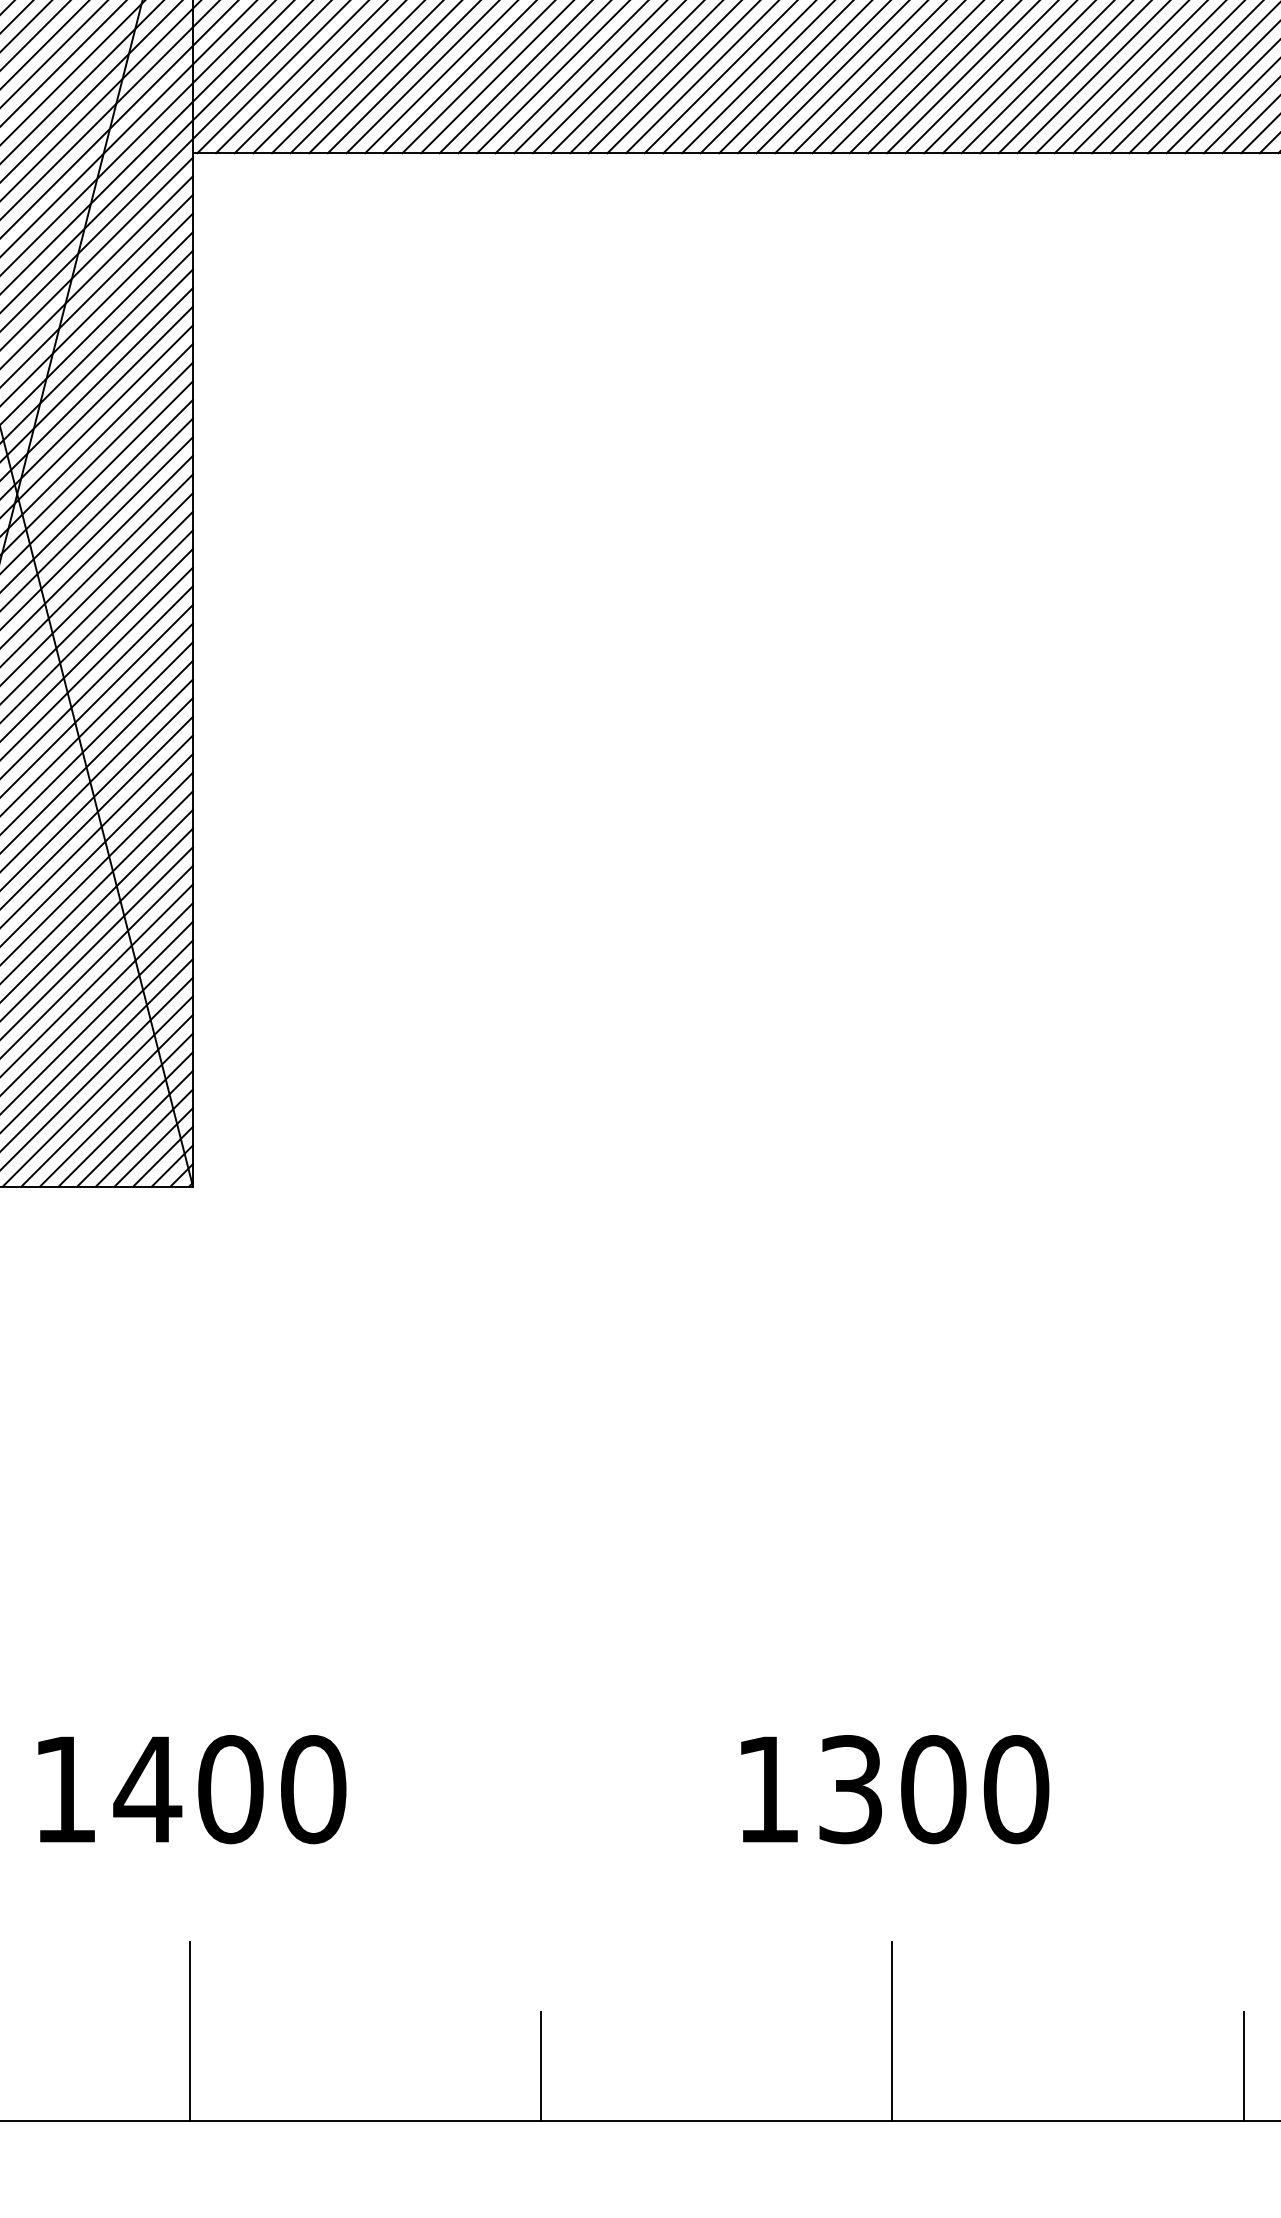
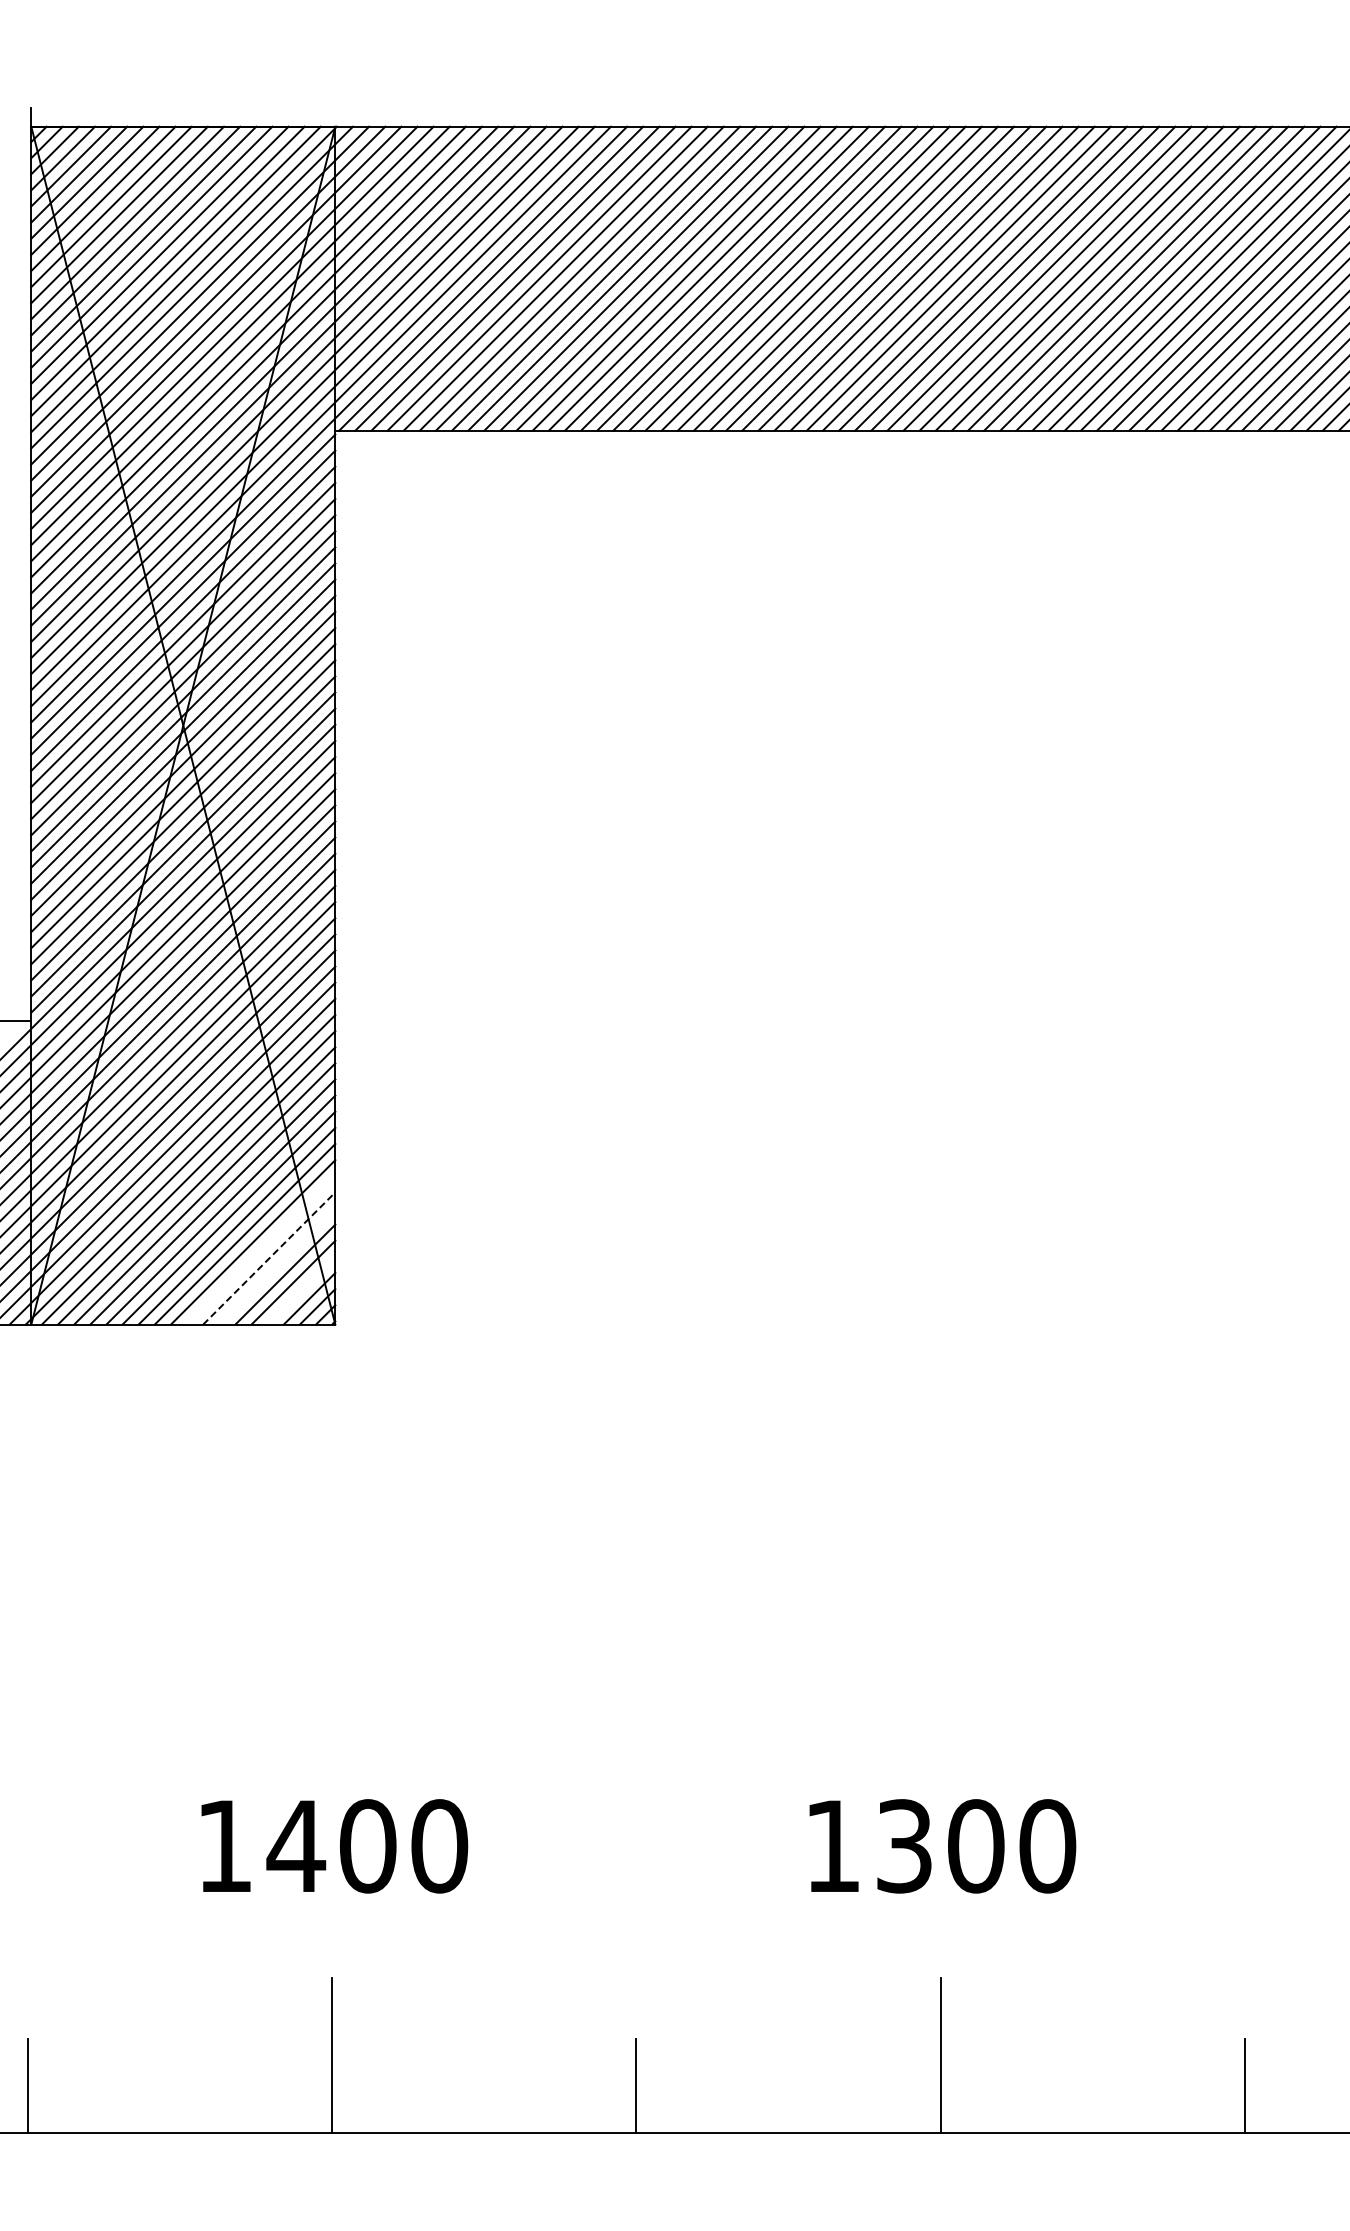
line: (107, 1100) -> (261, 1250), removed
line: (116, 1110) -> (269, 1258), solid -> dashed
line: (126, 1119) -> (277, 1266), removed
line: (153, 1147) -> (301, 1290), removed

